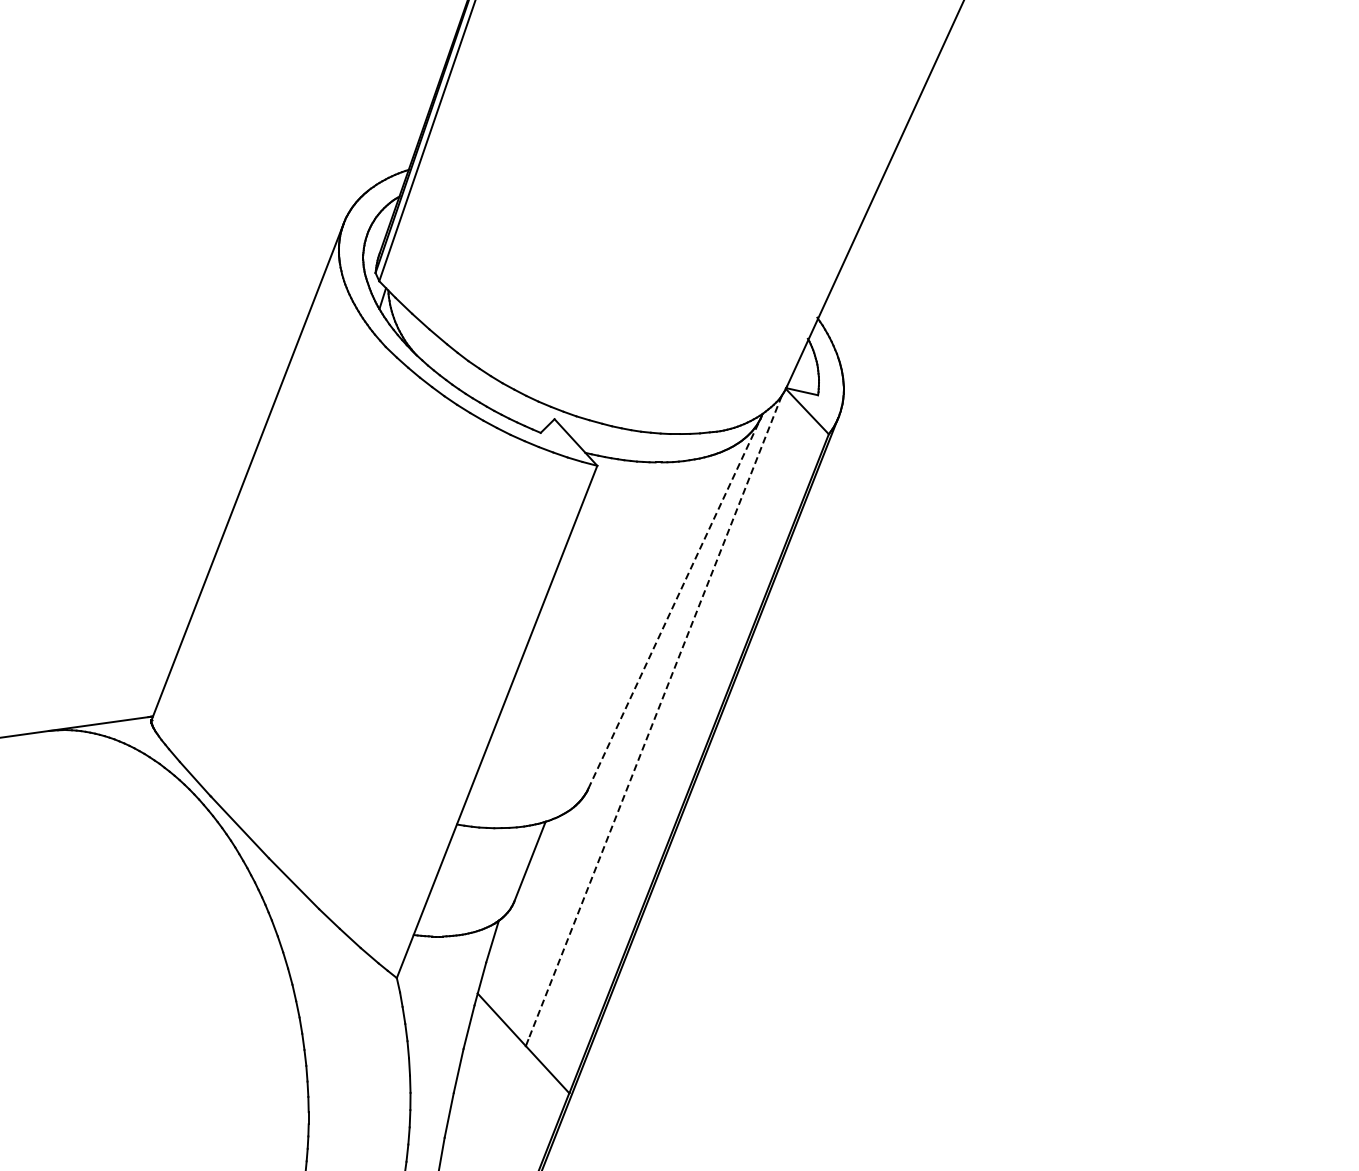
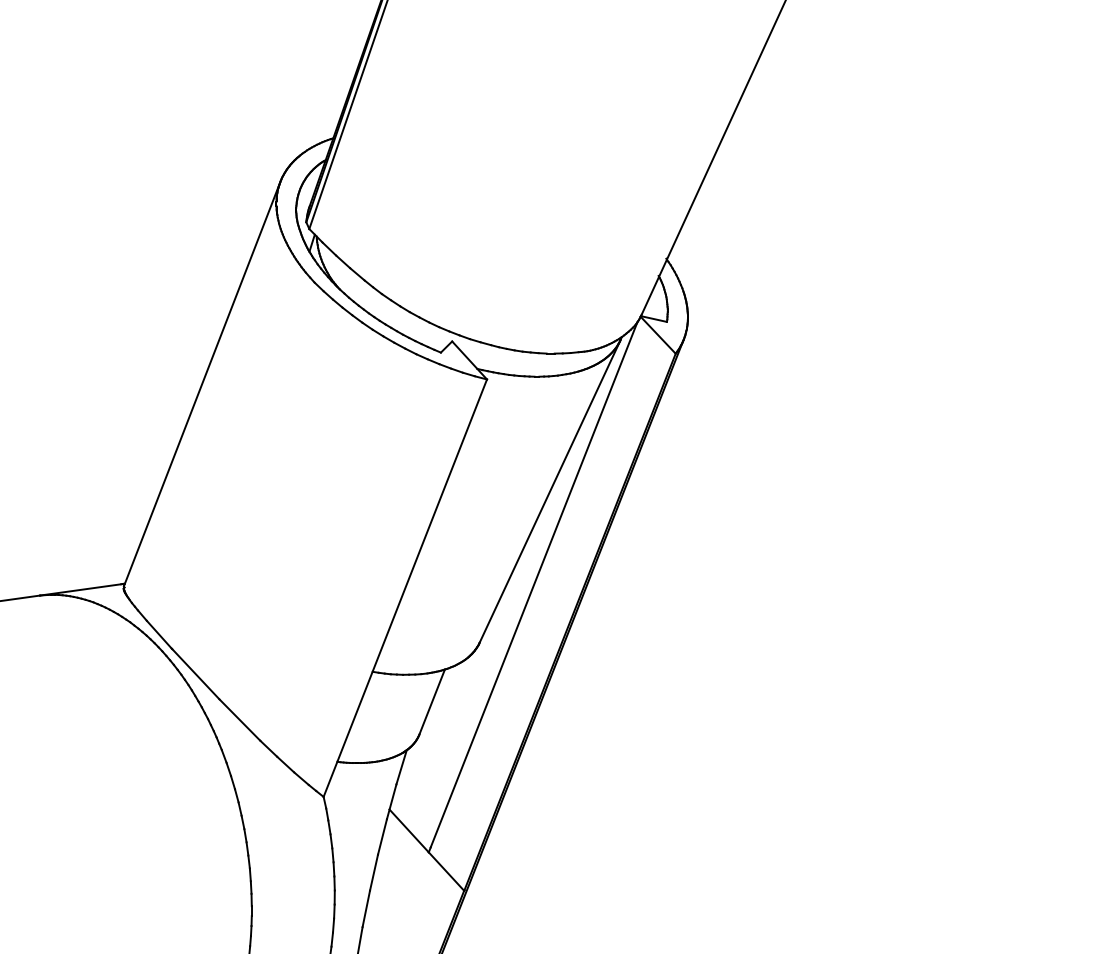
line: (674, 603) -> (549, 491), dashed -> solid
line: (654, 718) -> (533, 585), dashed -> solid

